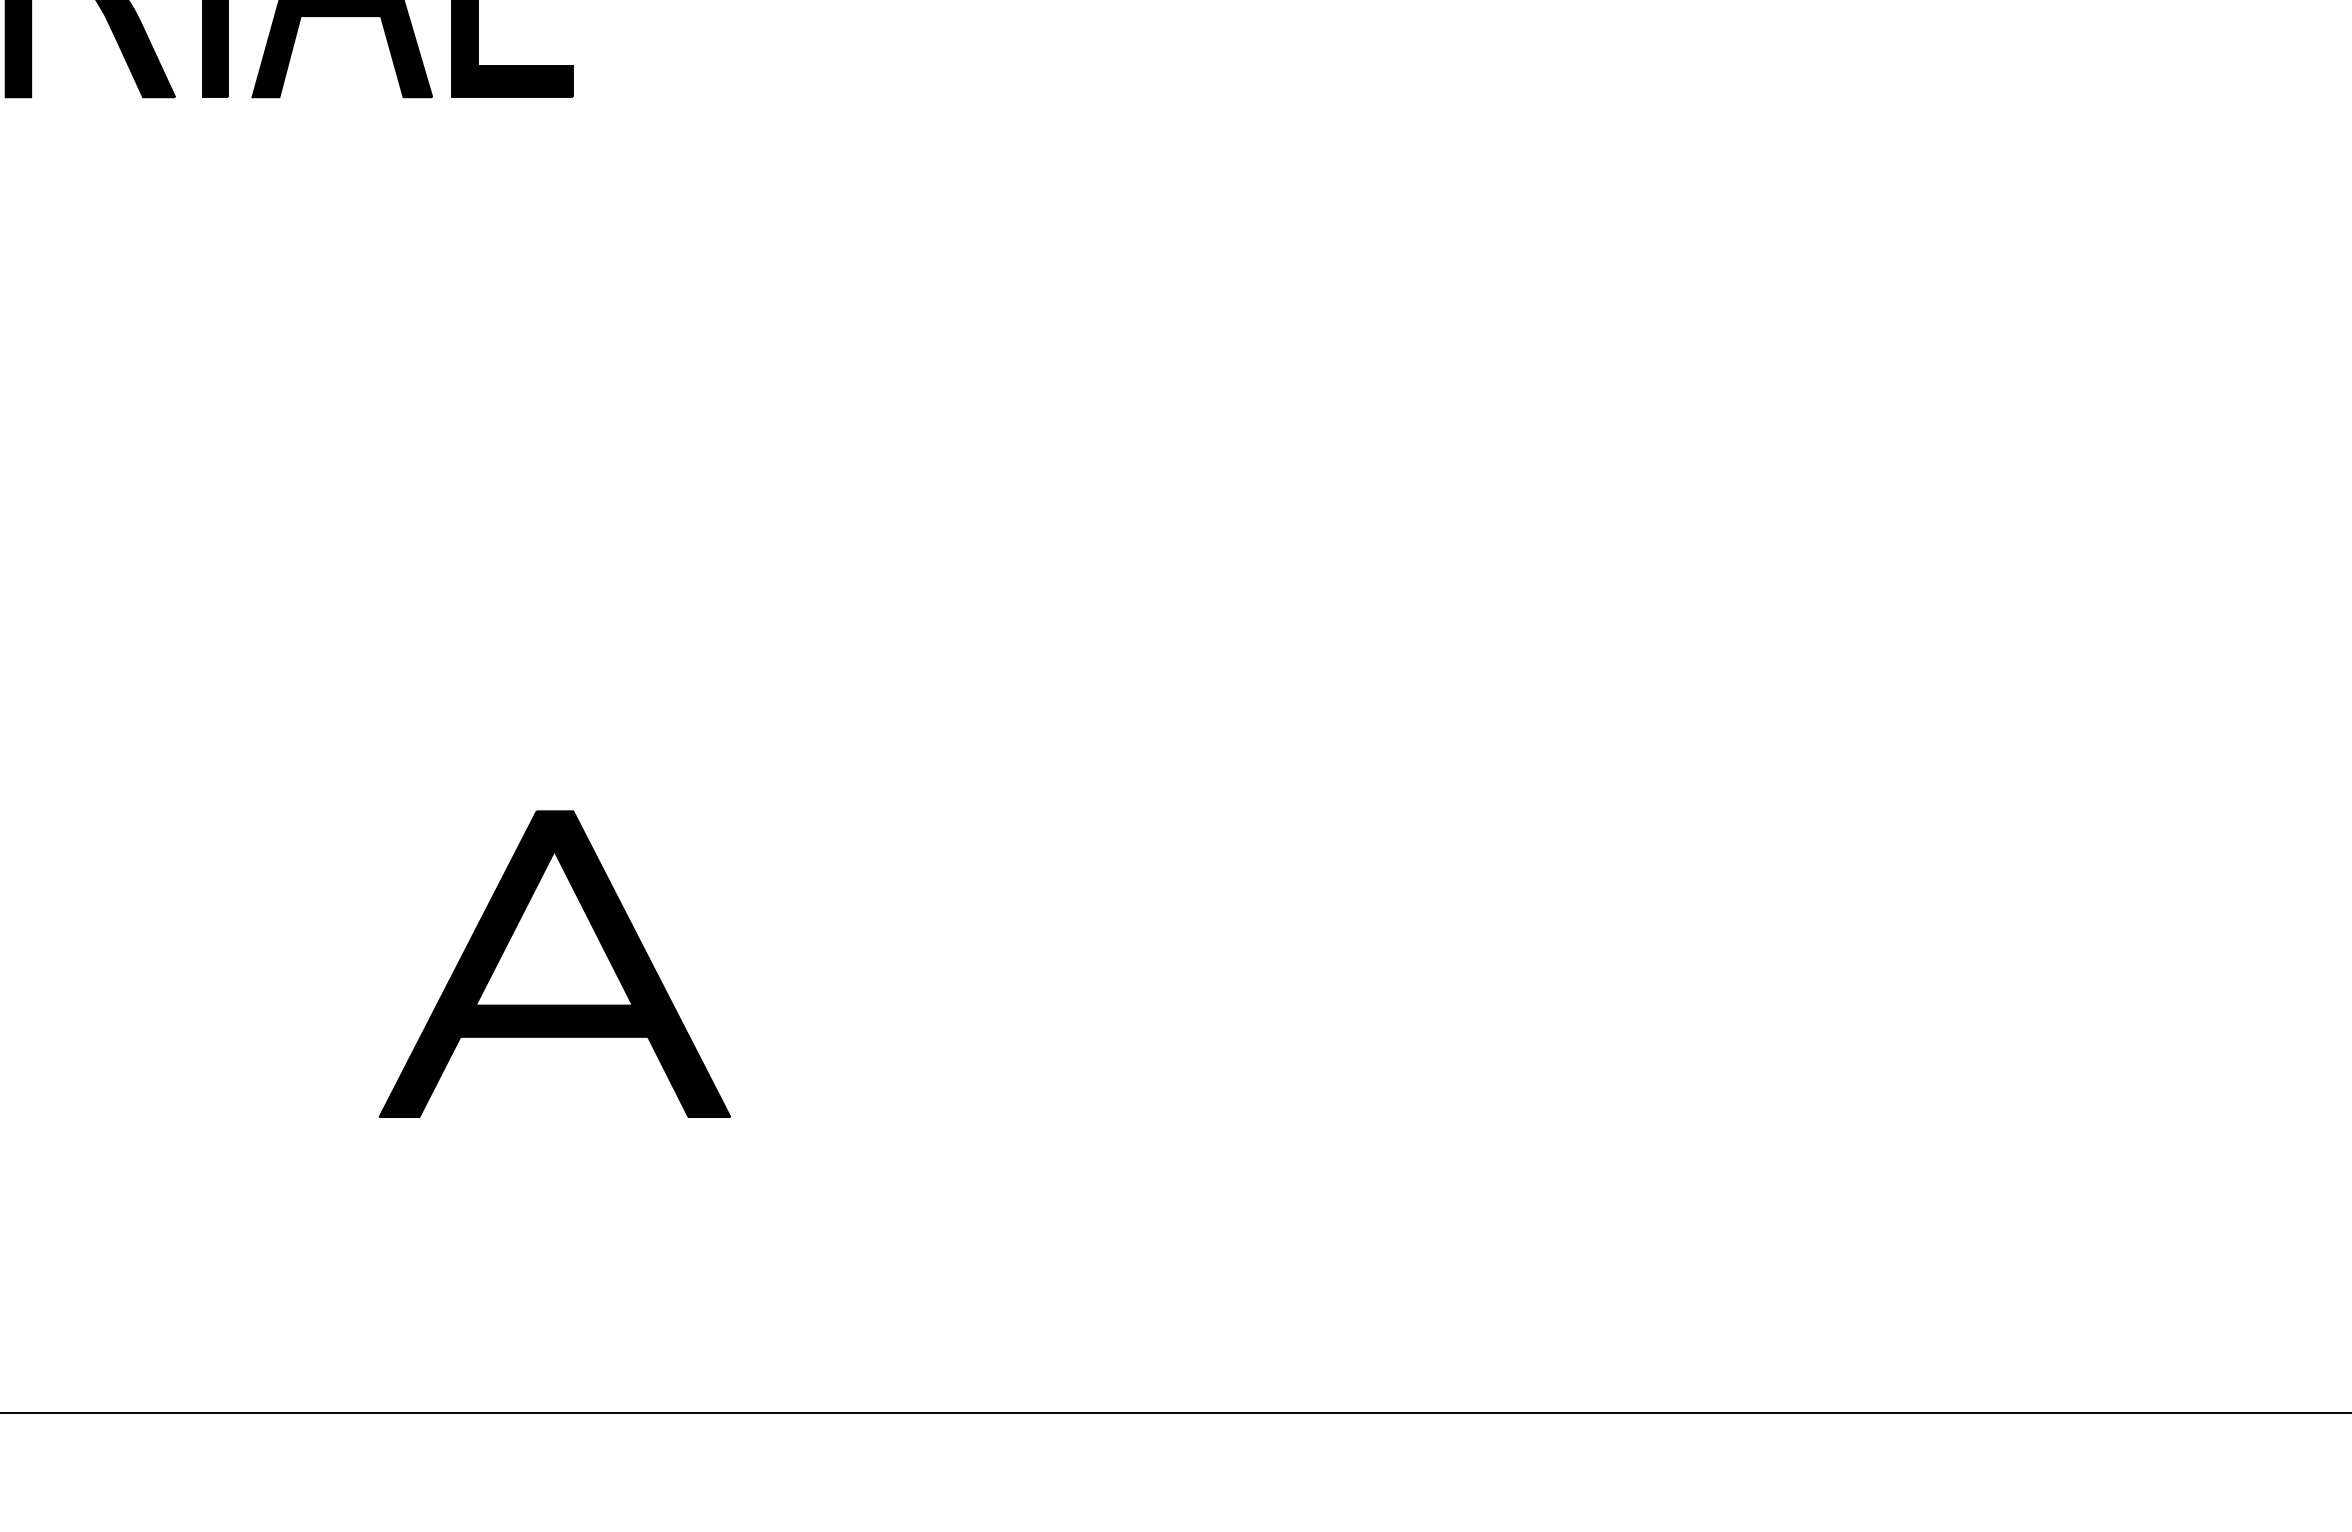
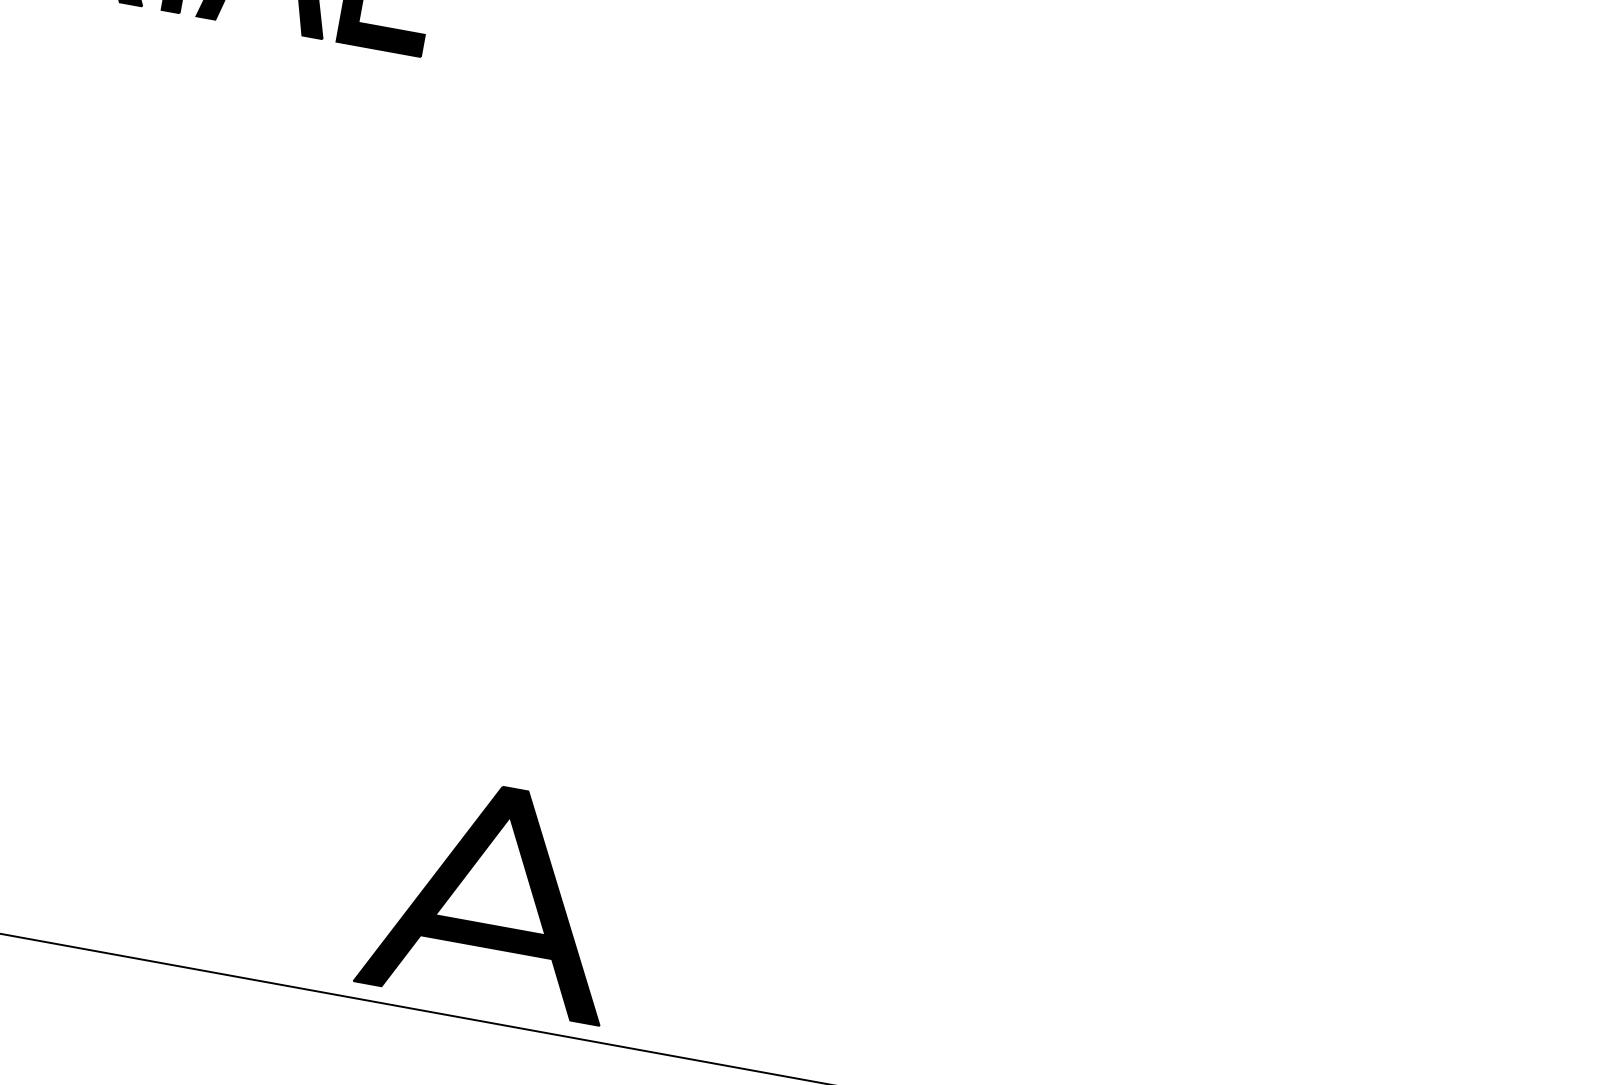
part: (554, 963) -> (495, 895), moved

